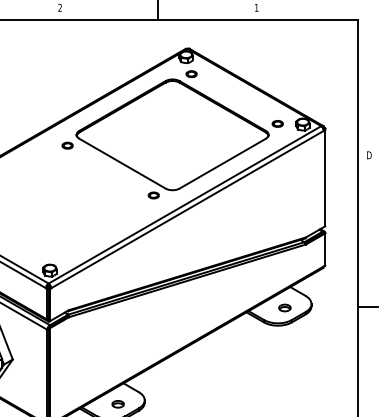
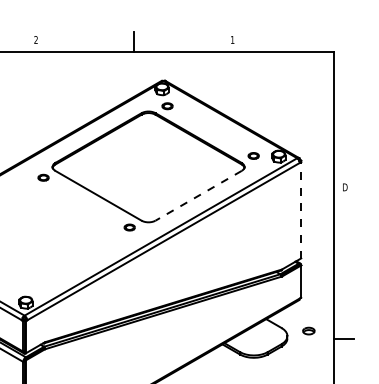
line: (222, 163) -> (198, 195), solid -> dashed
line: (325, 177) -> (301, 209), solid -> dashed
part: (284, 307) -> (308, 330), moved

